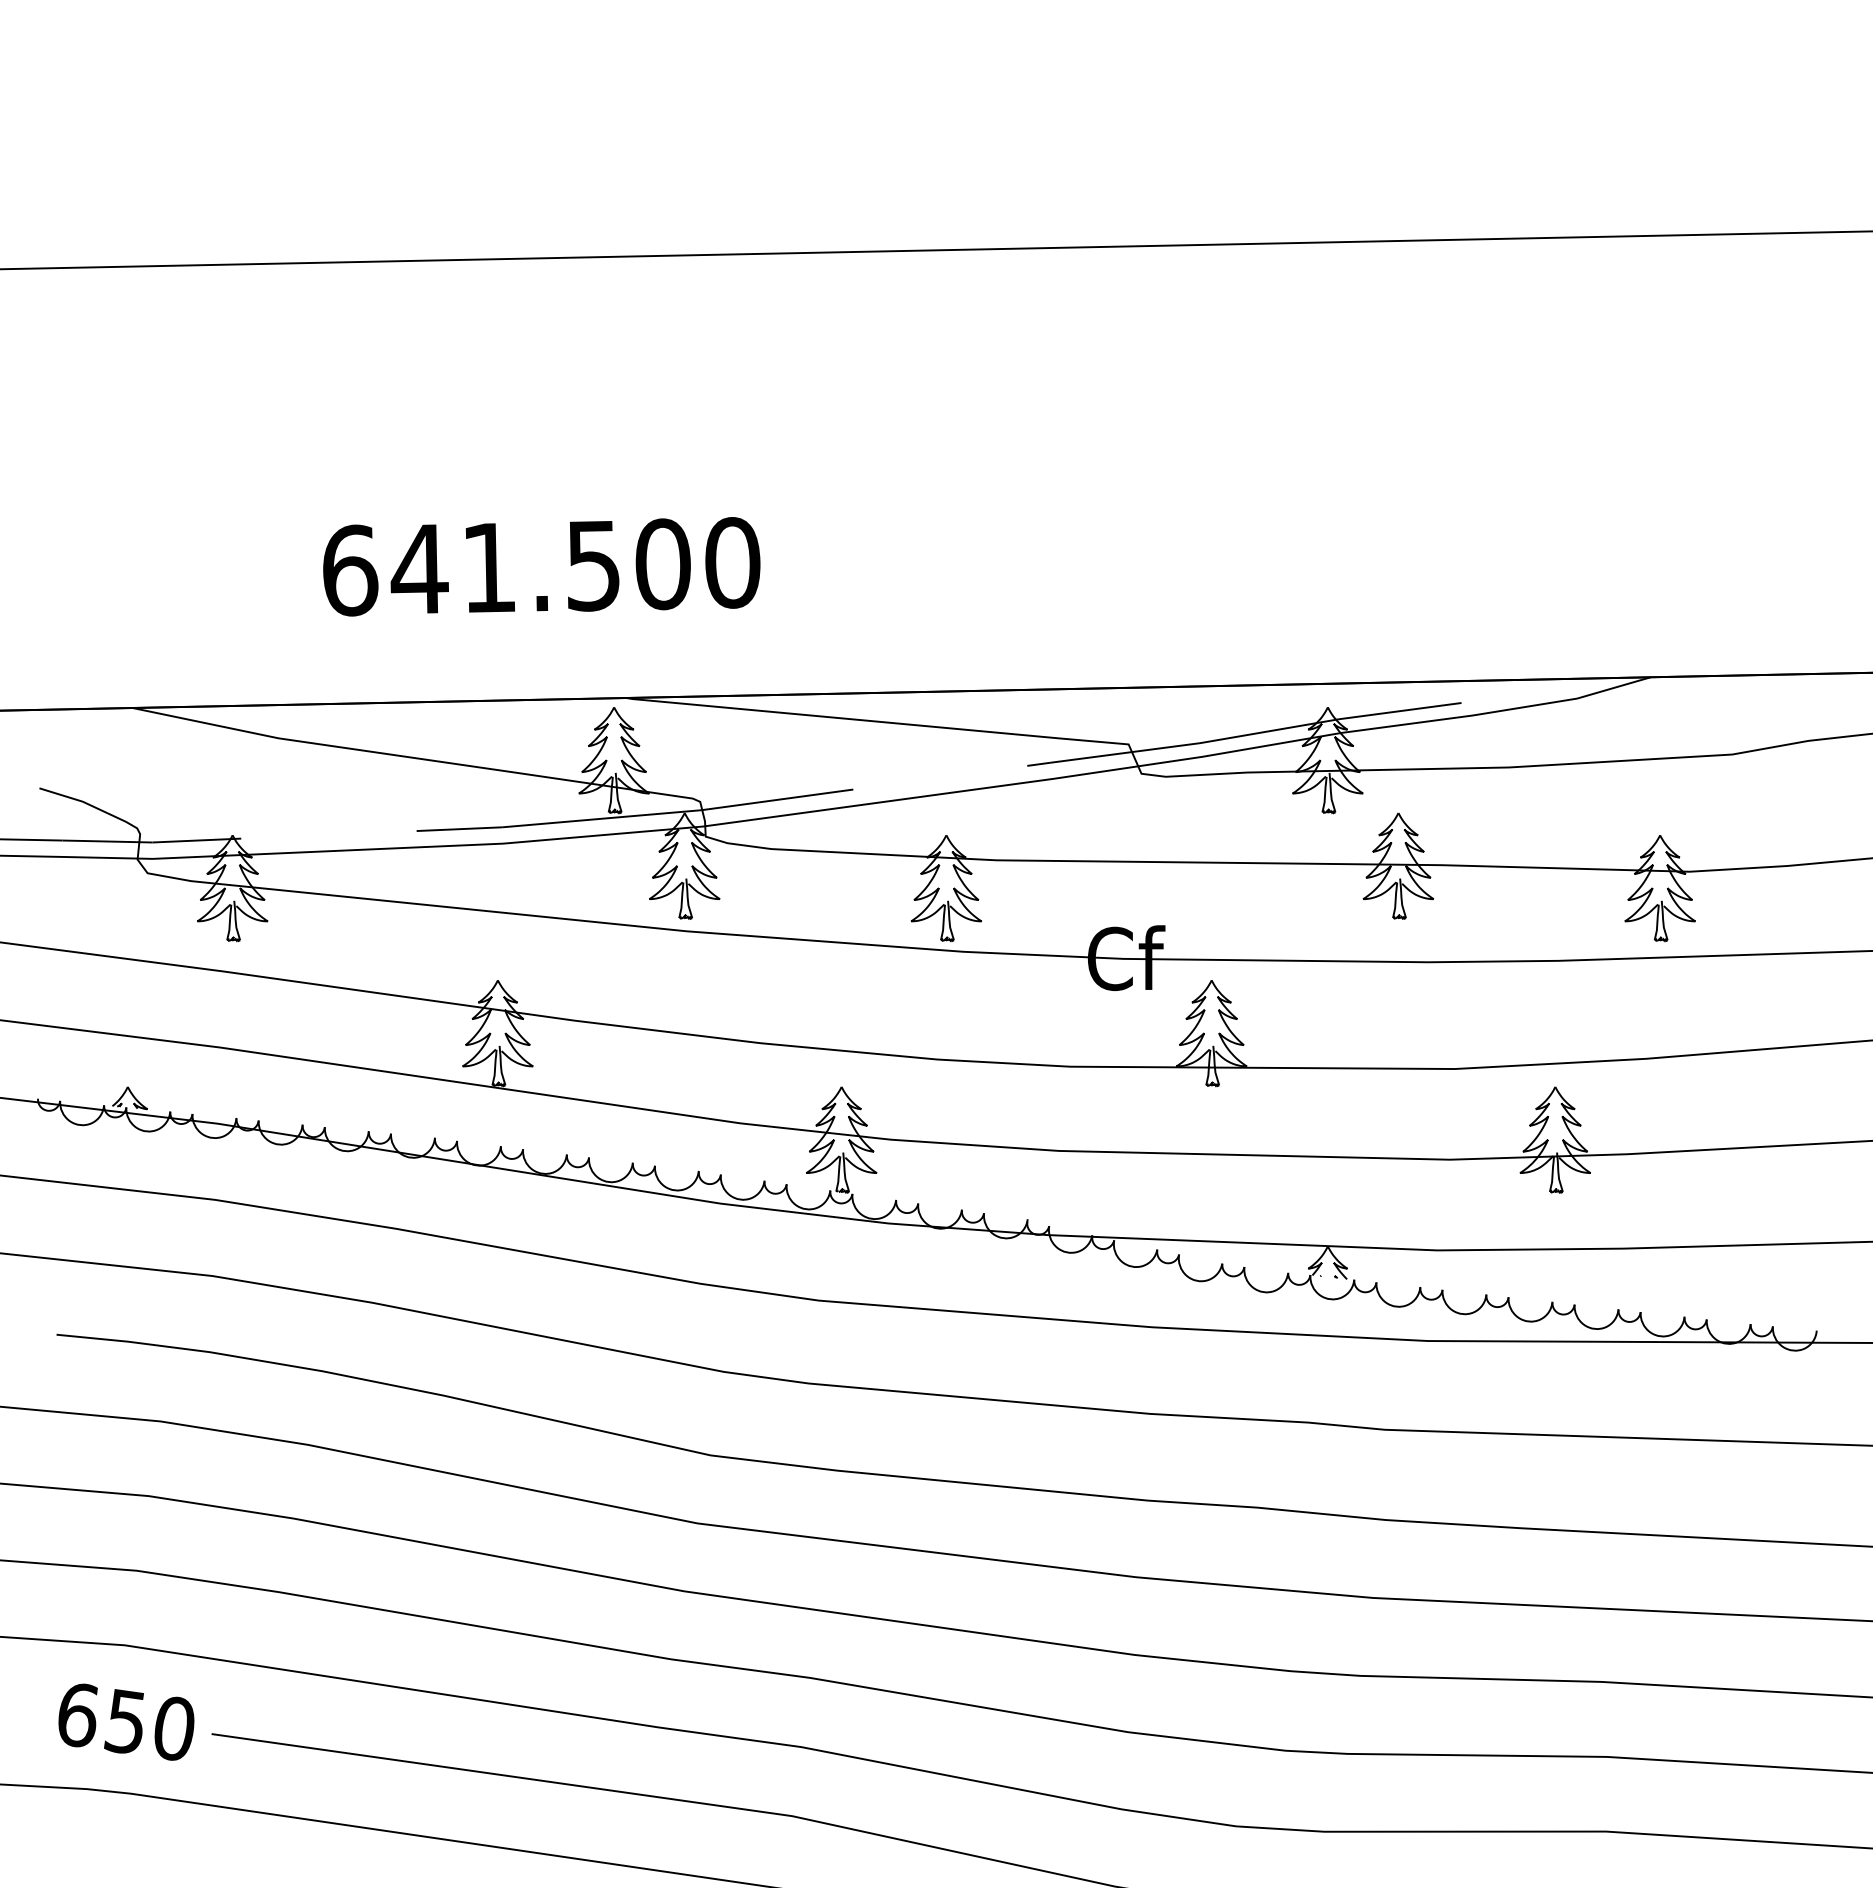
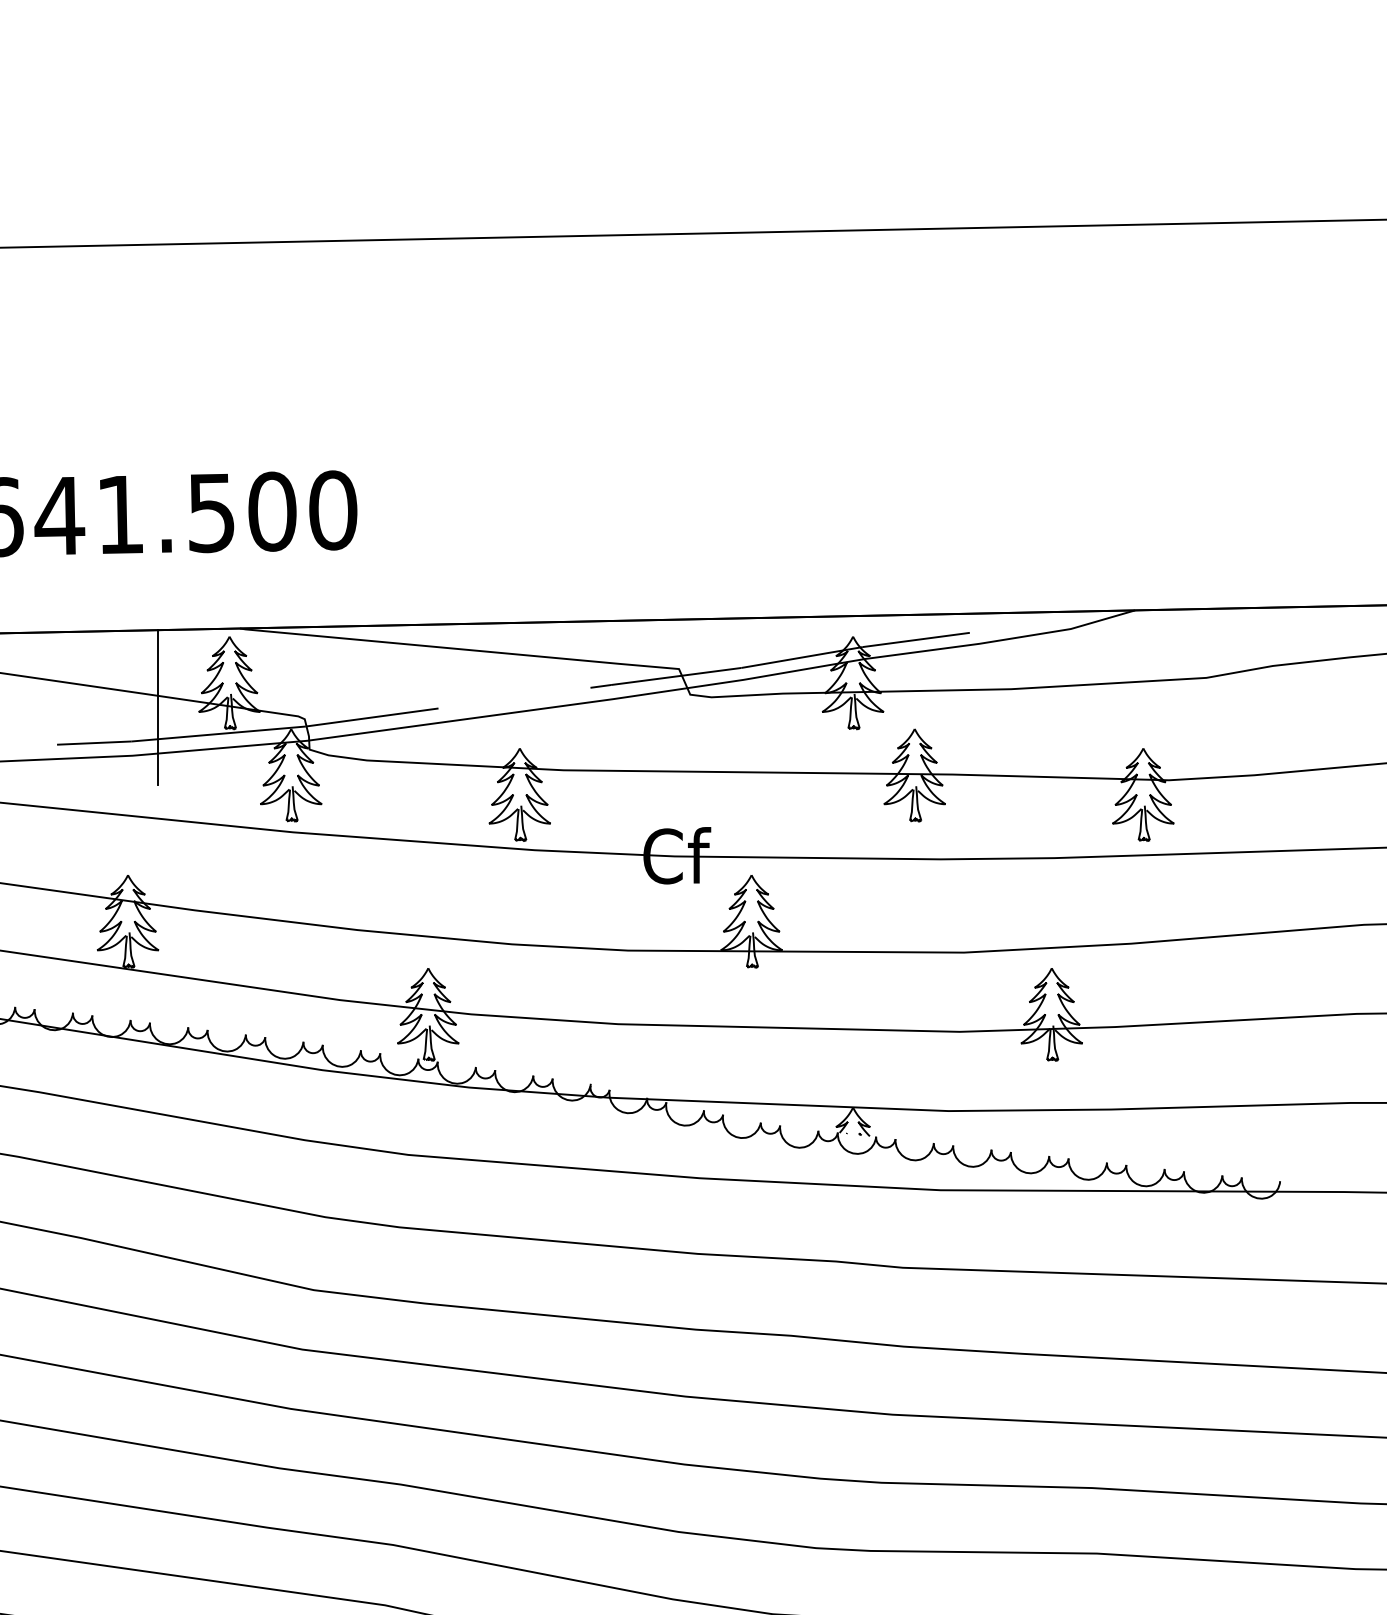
line: (532, 788) -> (158, 707), added

